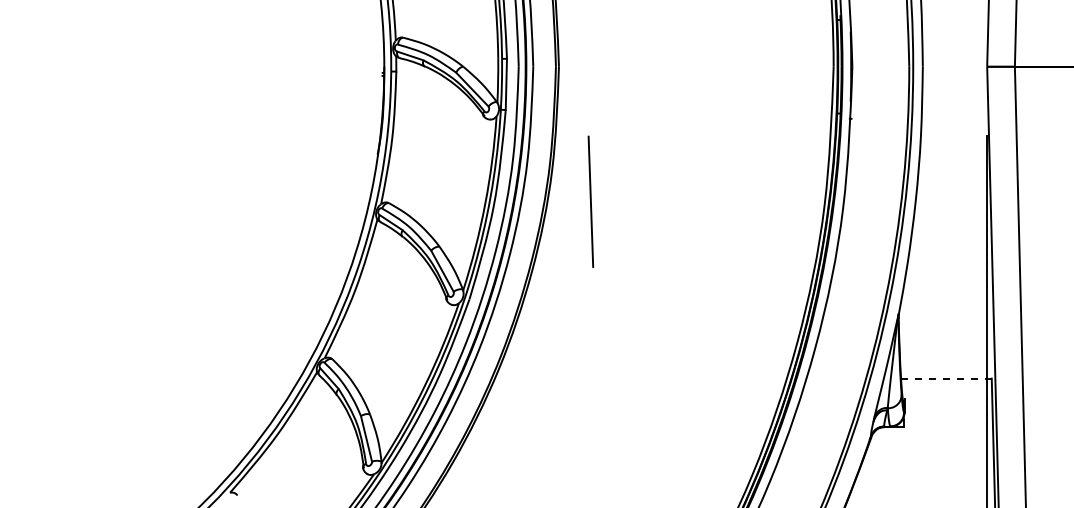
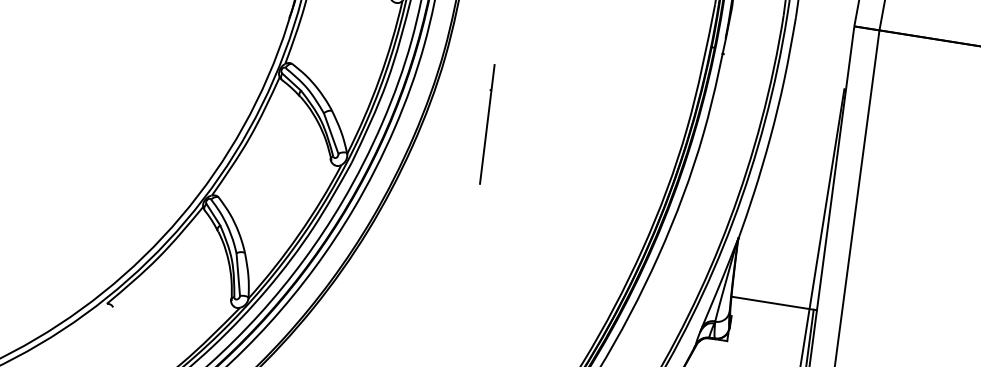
line: (590, 201) -> (486, 124), moved
line: (948, 378) -> (774, 303), dashed -> solid

